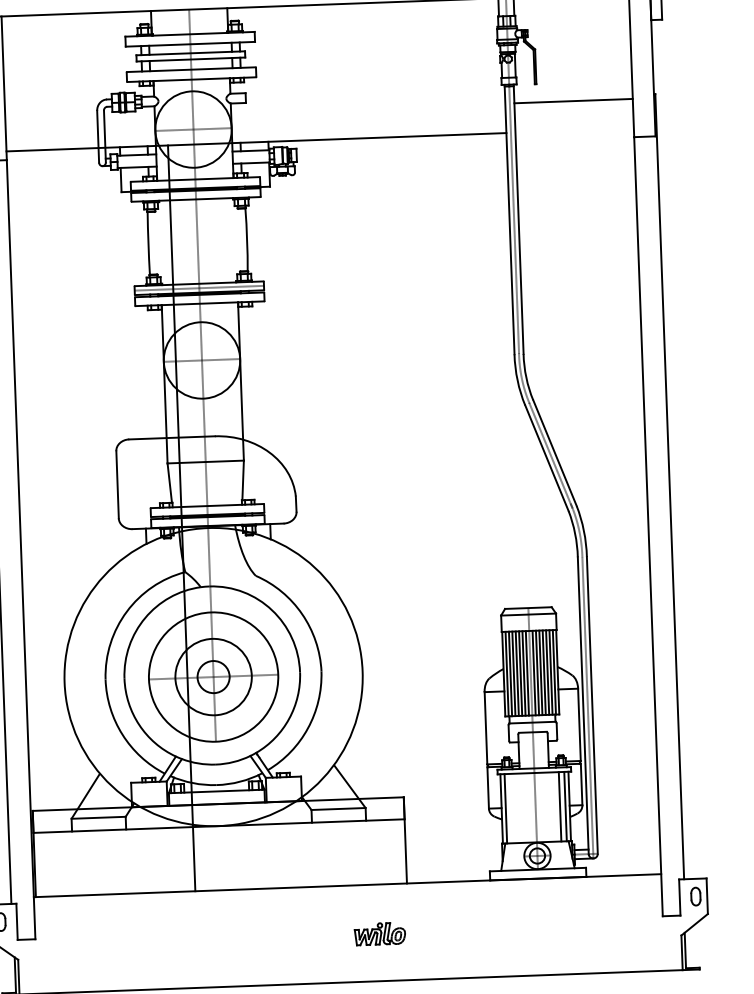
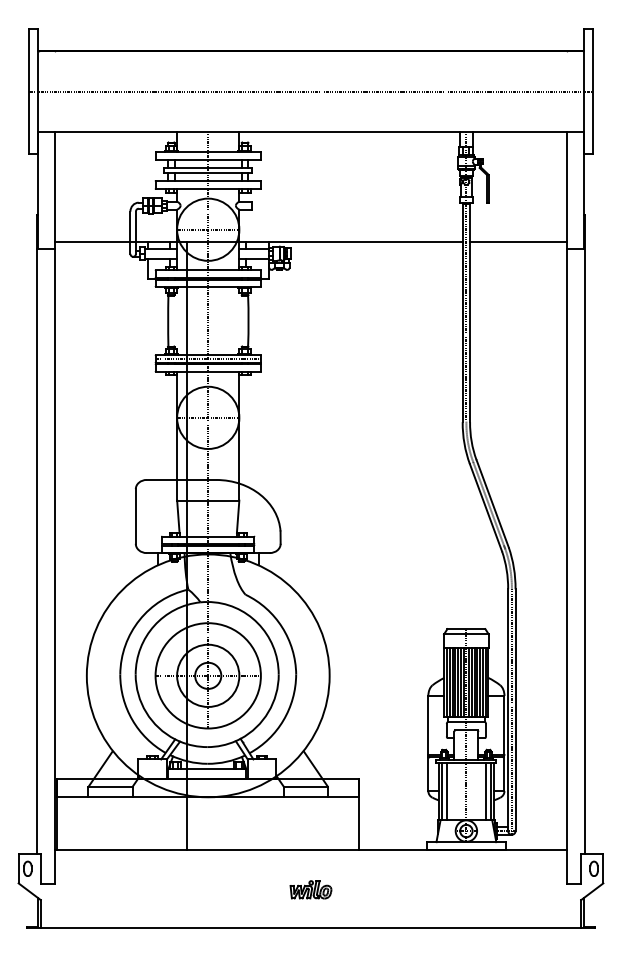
line: (573, 100) -> (518, 241), moved
line: (511, 808) -> (446, 791), added
part: (379, 933) -> (310, 889), moved

